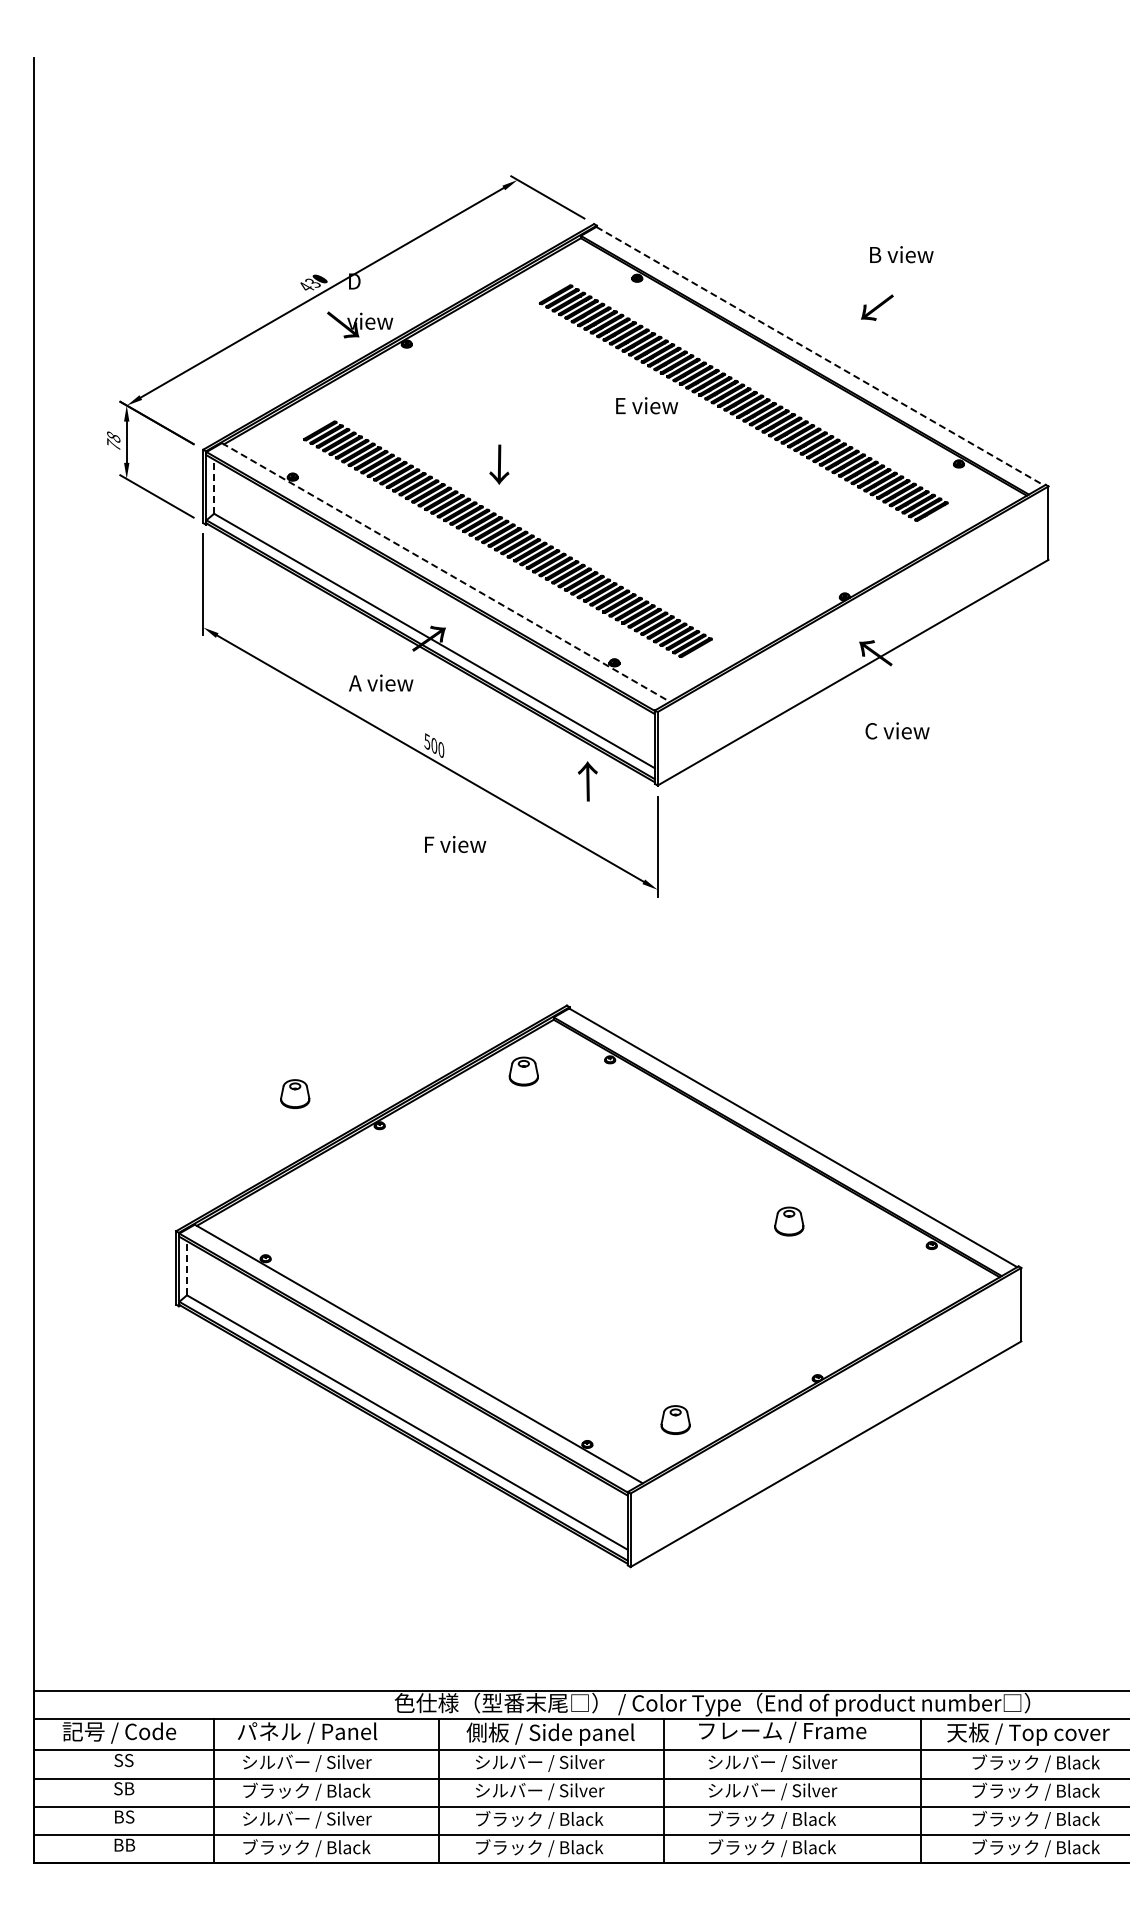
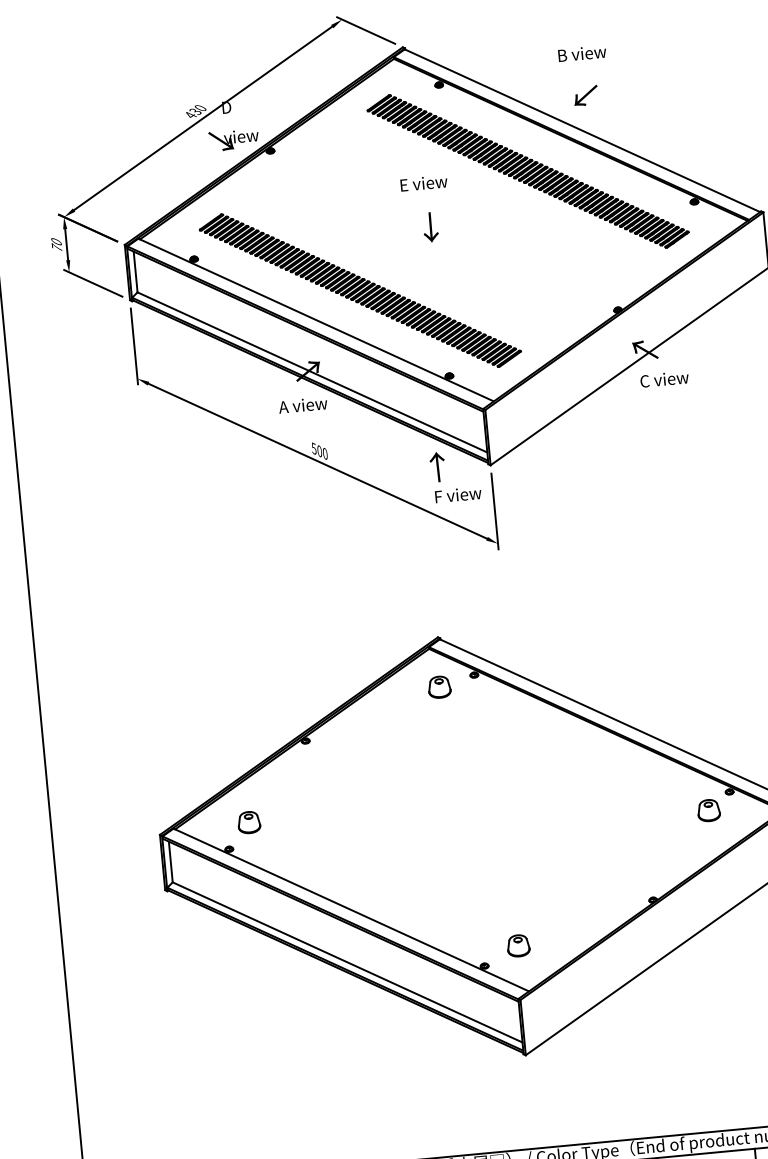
text: (901, 254) -> (582, 53), moved
text: (877, 307) -> (586, 95), moved
line: (820, 356) -> (582, 130), dashed -> solid
text: (647, 405) -> (424, 183), moved
text: (113, 436) -> (56, 241), 78 -> 70
text: (499, 464) -> (430, 227), moved
line: (214, 486) -> (135, 271), dashed -> solid
line: (445, 572) -> (315, 320), dashed -> solid
text: (381, 682) -> (303, 404), moved
text: (897, 730) -> (664, 378), moved
text: (455, 844) -> (458, 494), moved
part: (523, 1071) -> (439, 687), moved
part: (295, 1093) -> (249, 822), moved
part: (789, 1221) -> (709, 810), moved
line: (187, 1267) -> (171, 861), dashed -> solid
part: (675, 1419) -> (518, 945), moved

